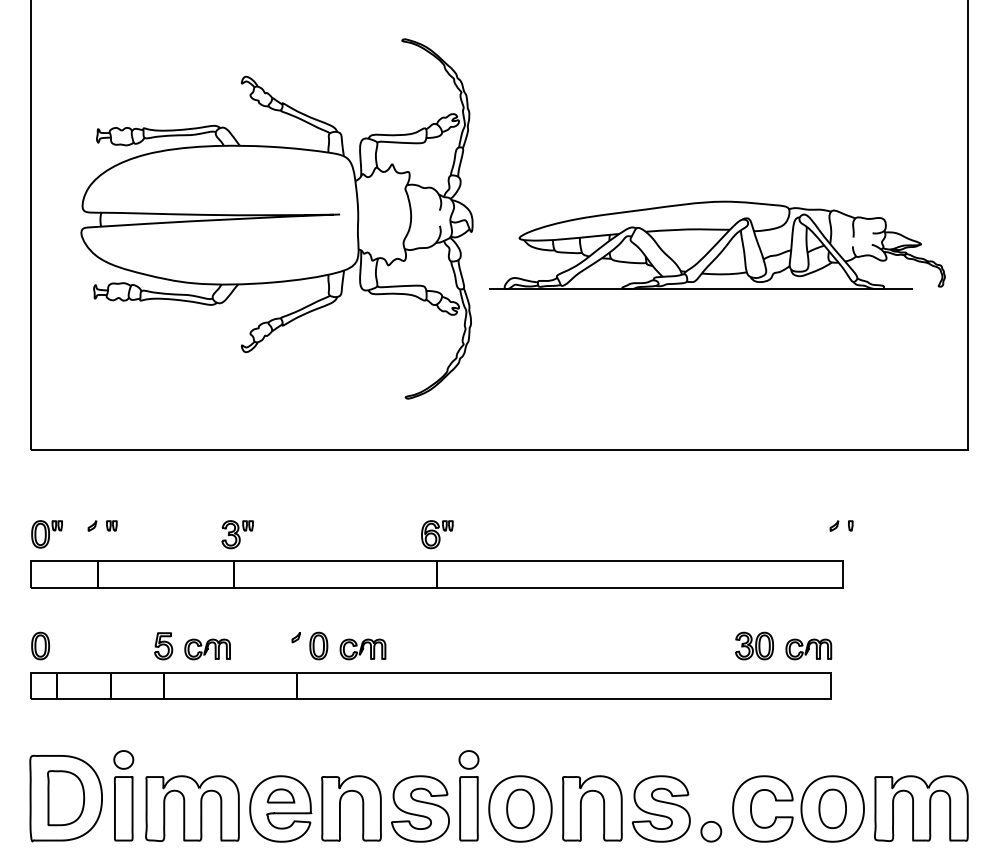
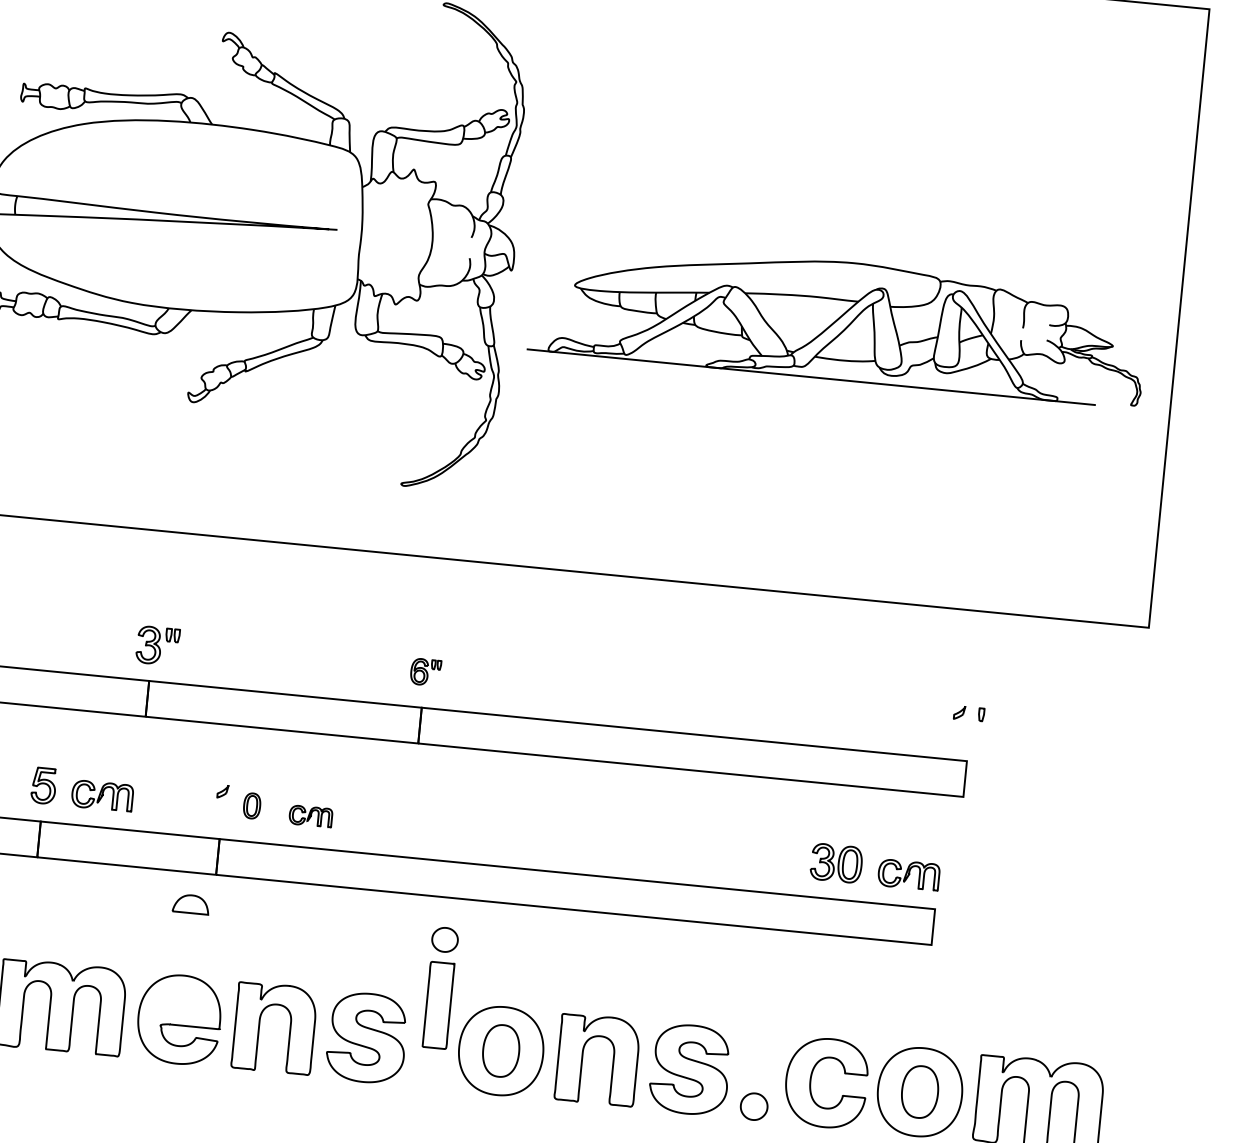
part: (437, 534) -> (425, 671), size x0.7
part: (318, 645) -> (251, 805), size x0.7
part: (362, 649) -> (310, 816), size x0.7
part: (281, 795) -> (191, 903), moved
part: (468, 795) -> (439, 987), moved

